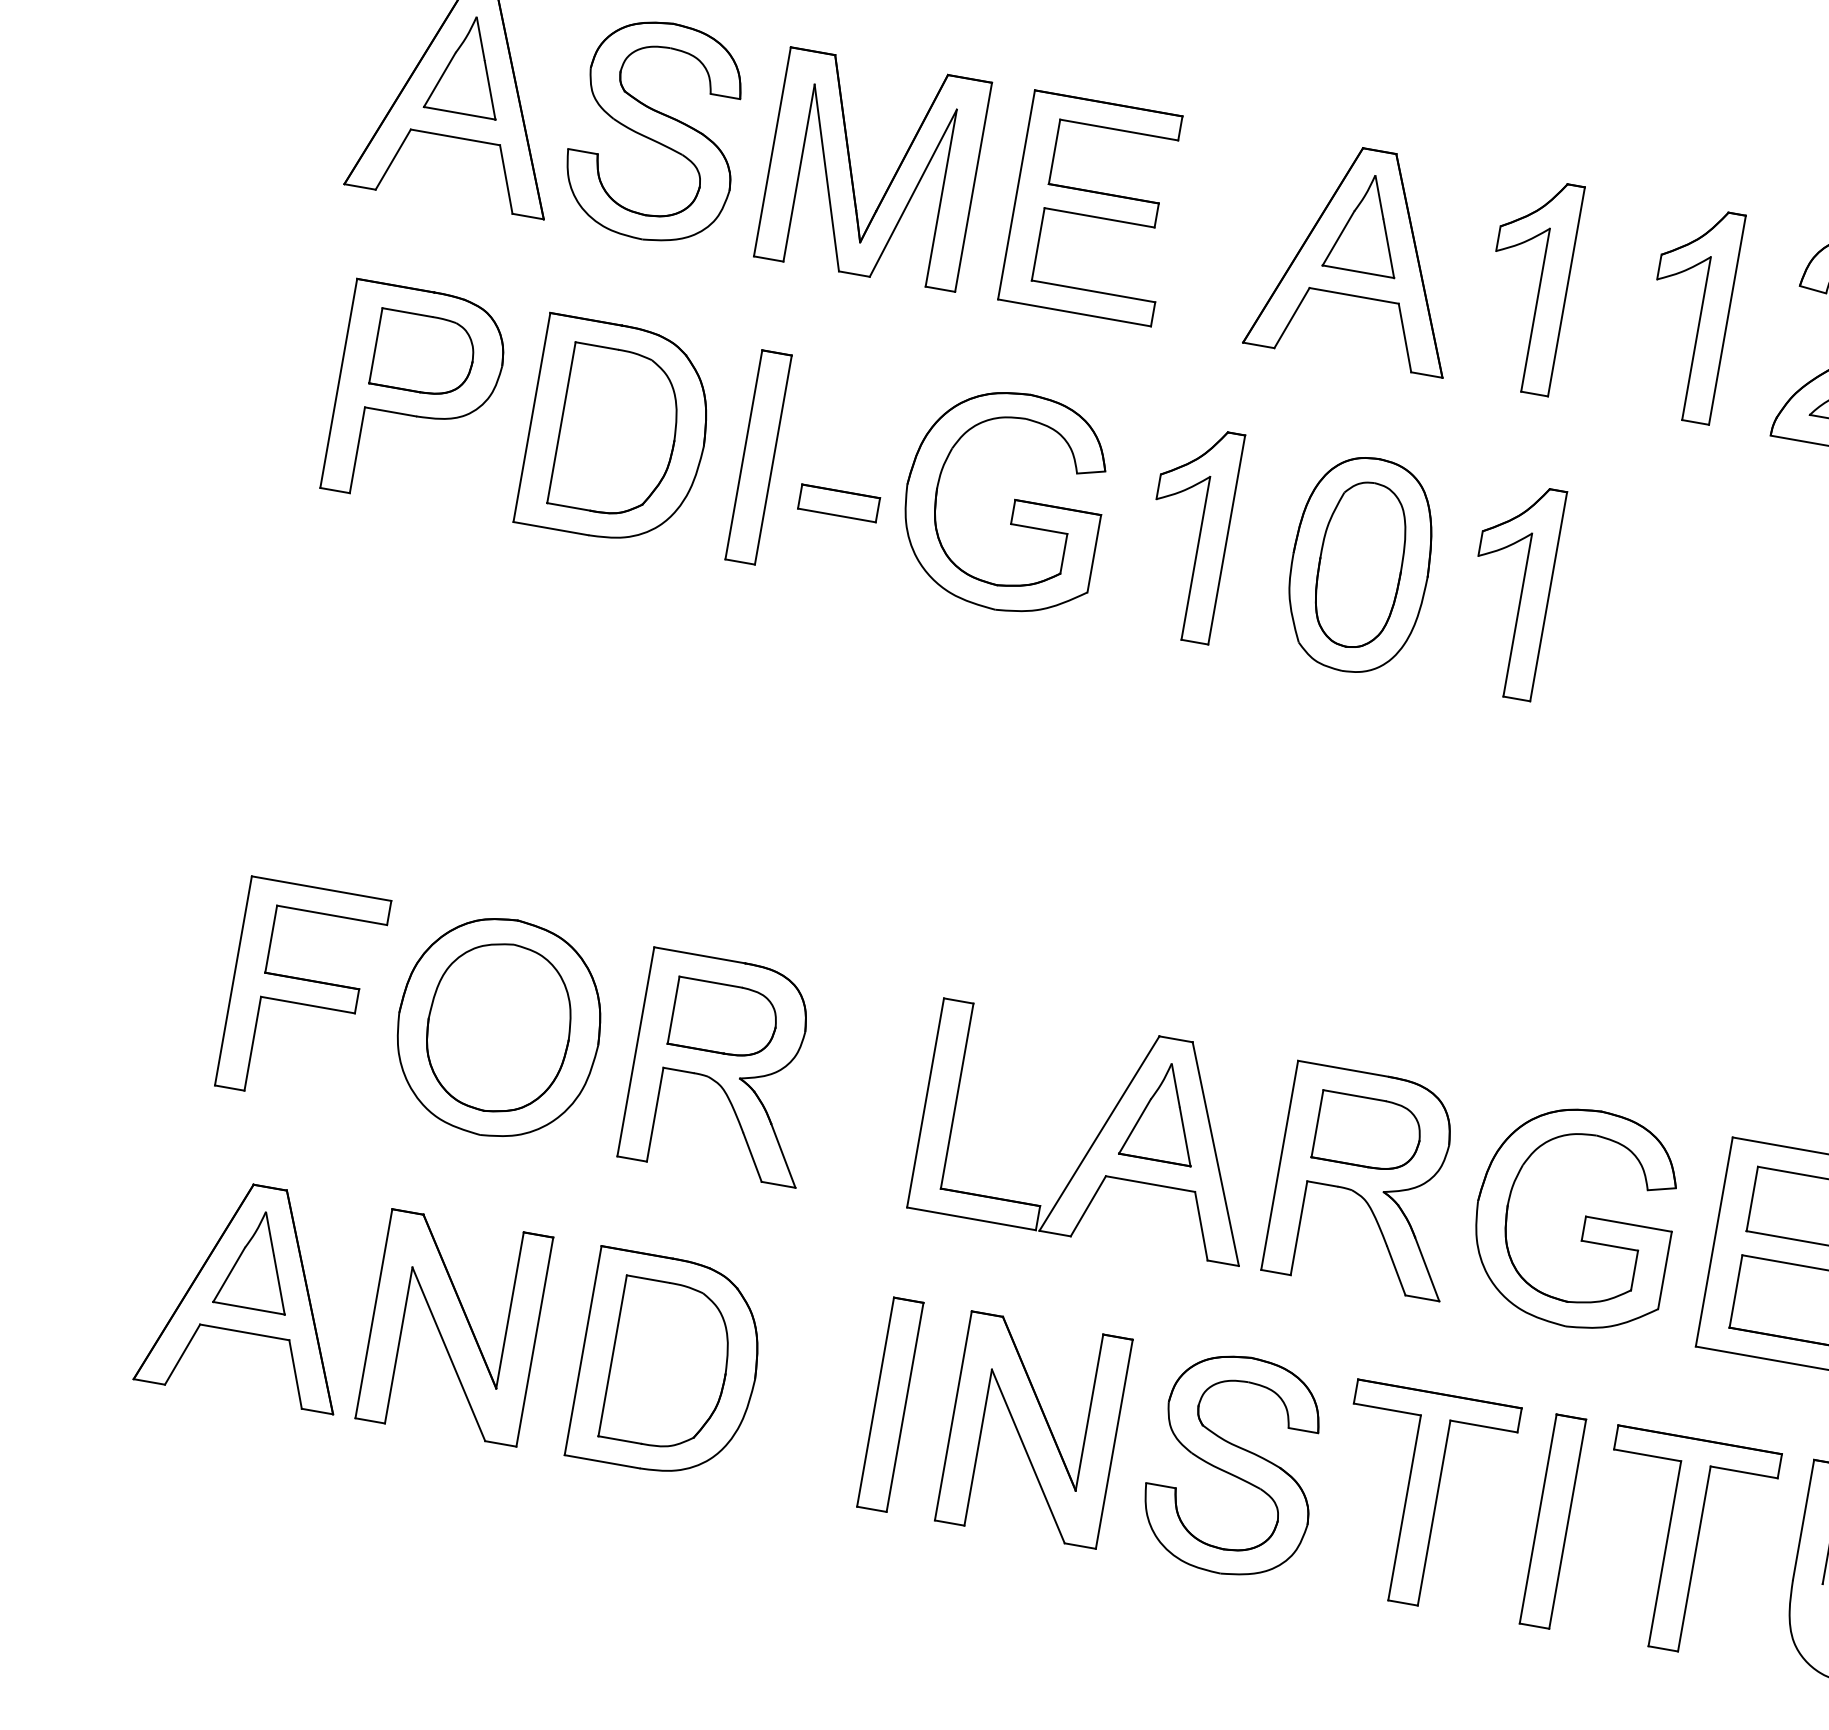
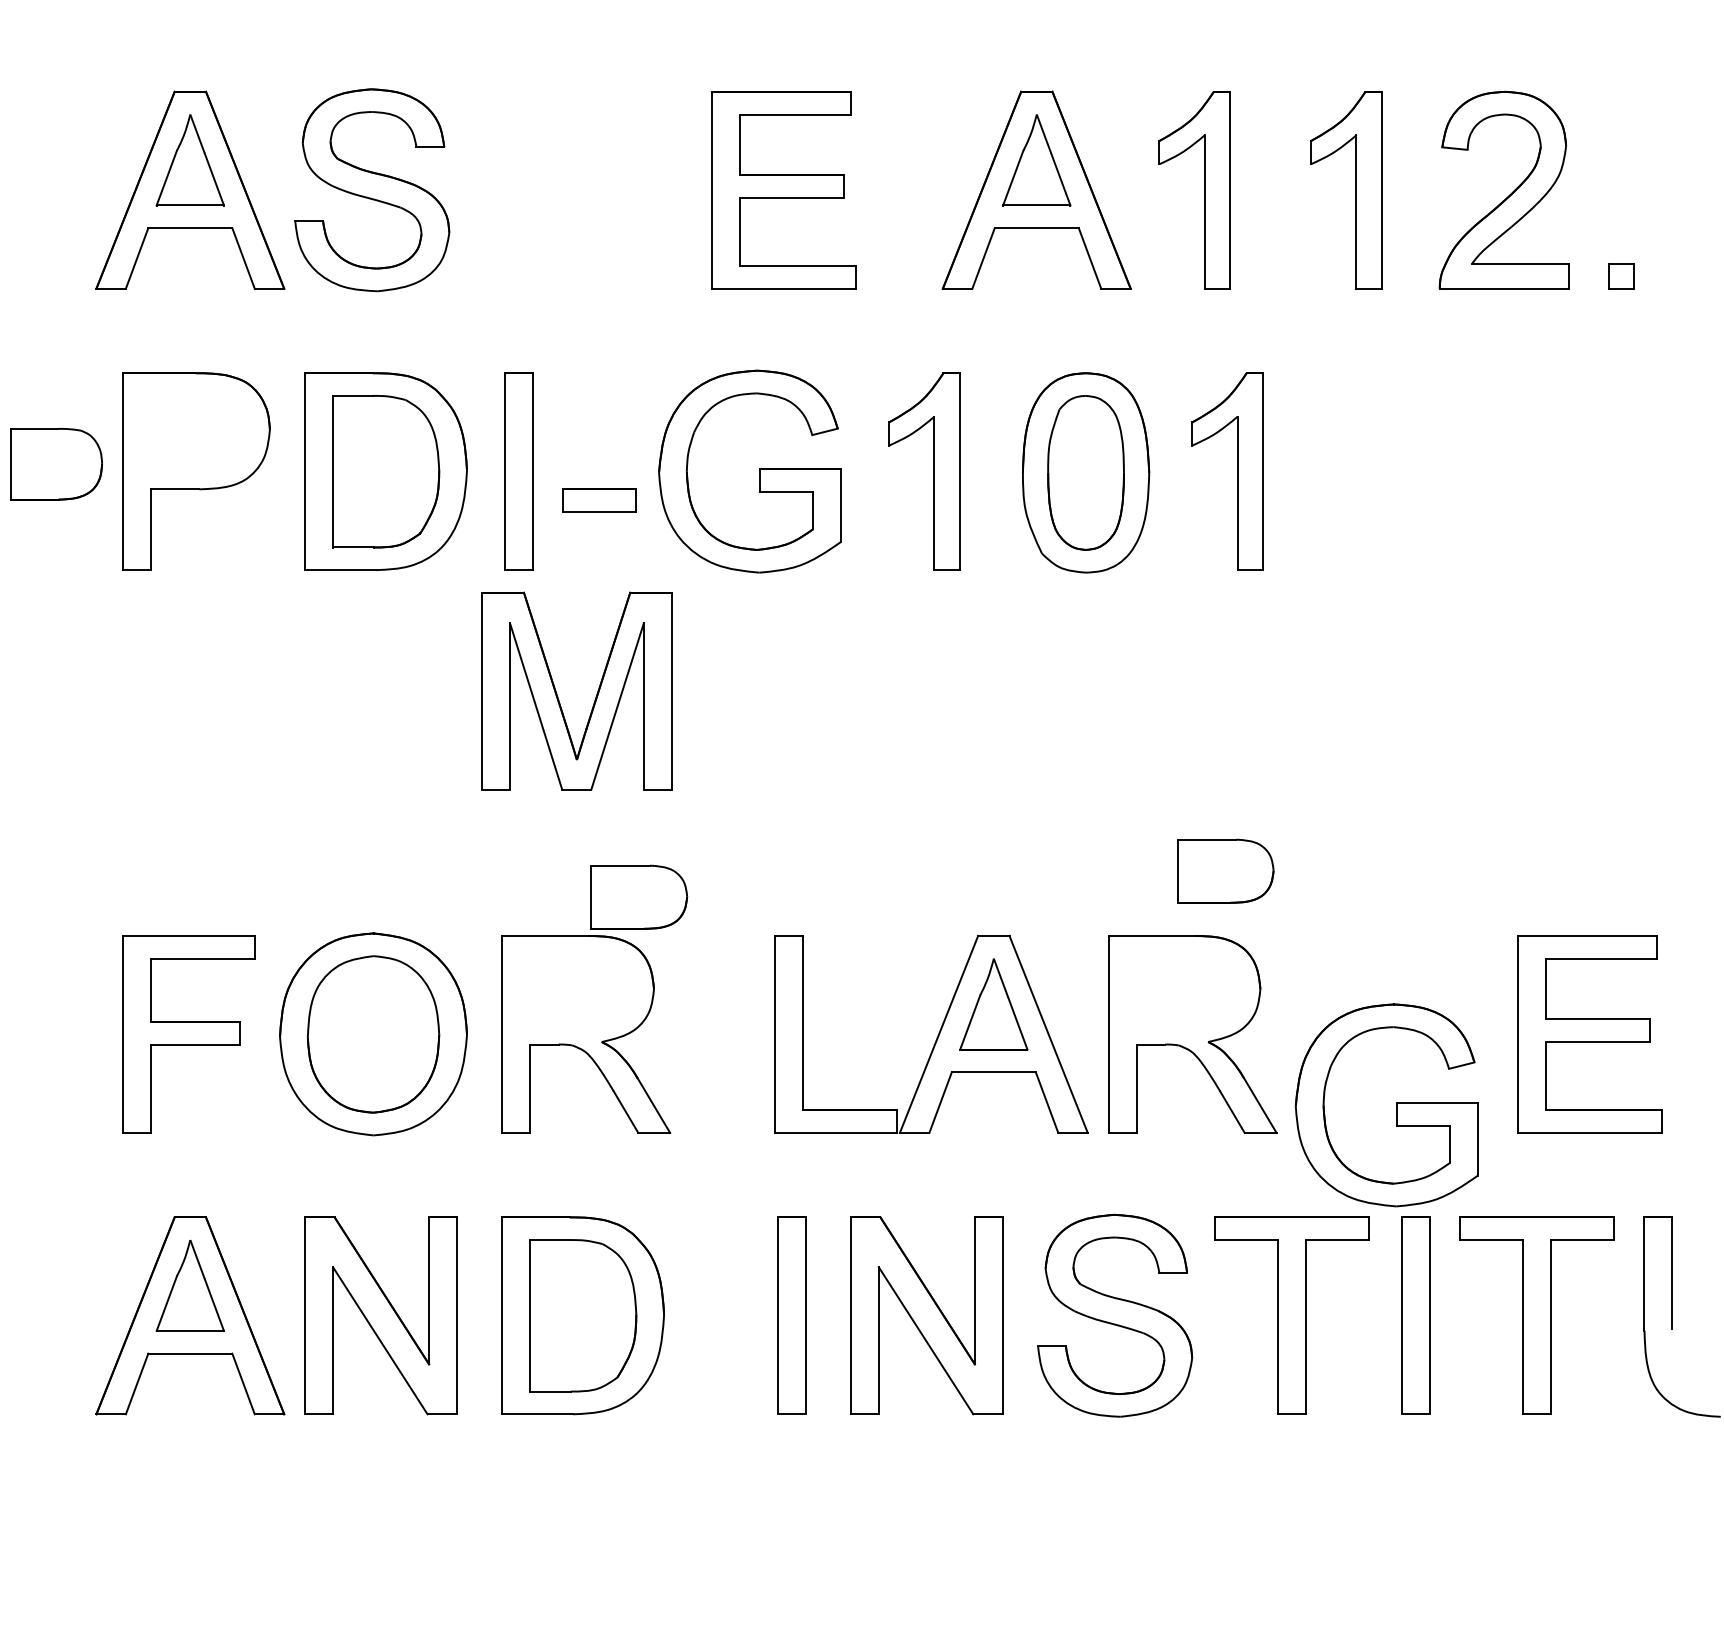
part: (852, 171) -> (558, 696), moved
part: (423, 354) -> (56, 464), moved
part: (725, 1018) -> (639, 896), moved
part: (1368, 1131) -> (1225, 870), moved
part: (1585, 1219) -> (1396, 1105), moved

